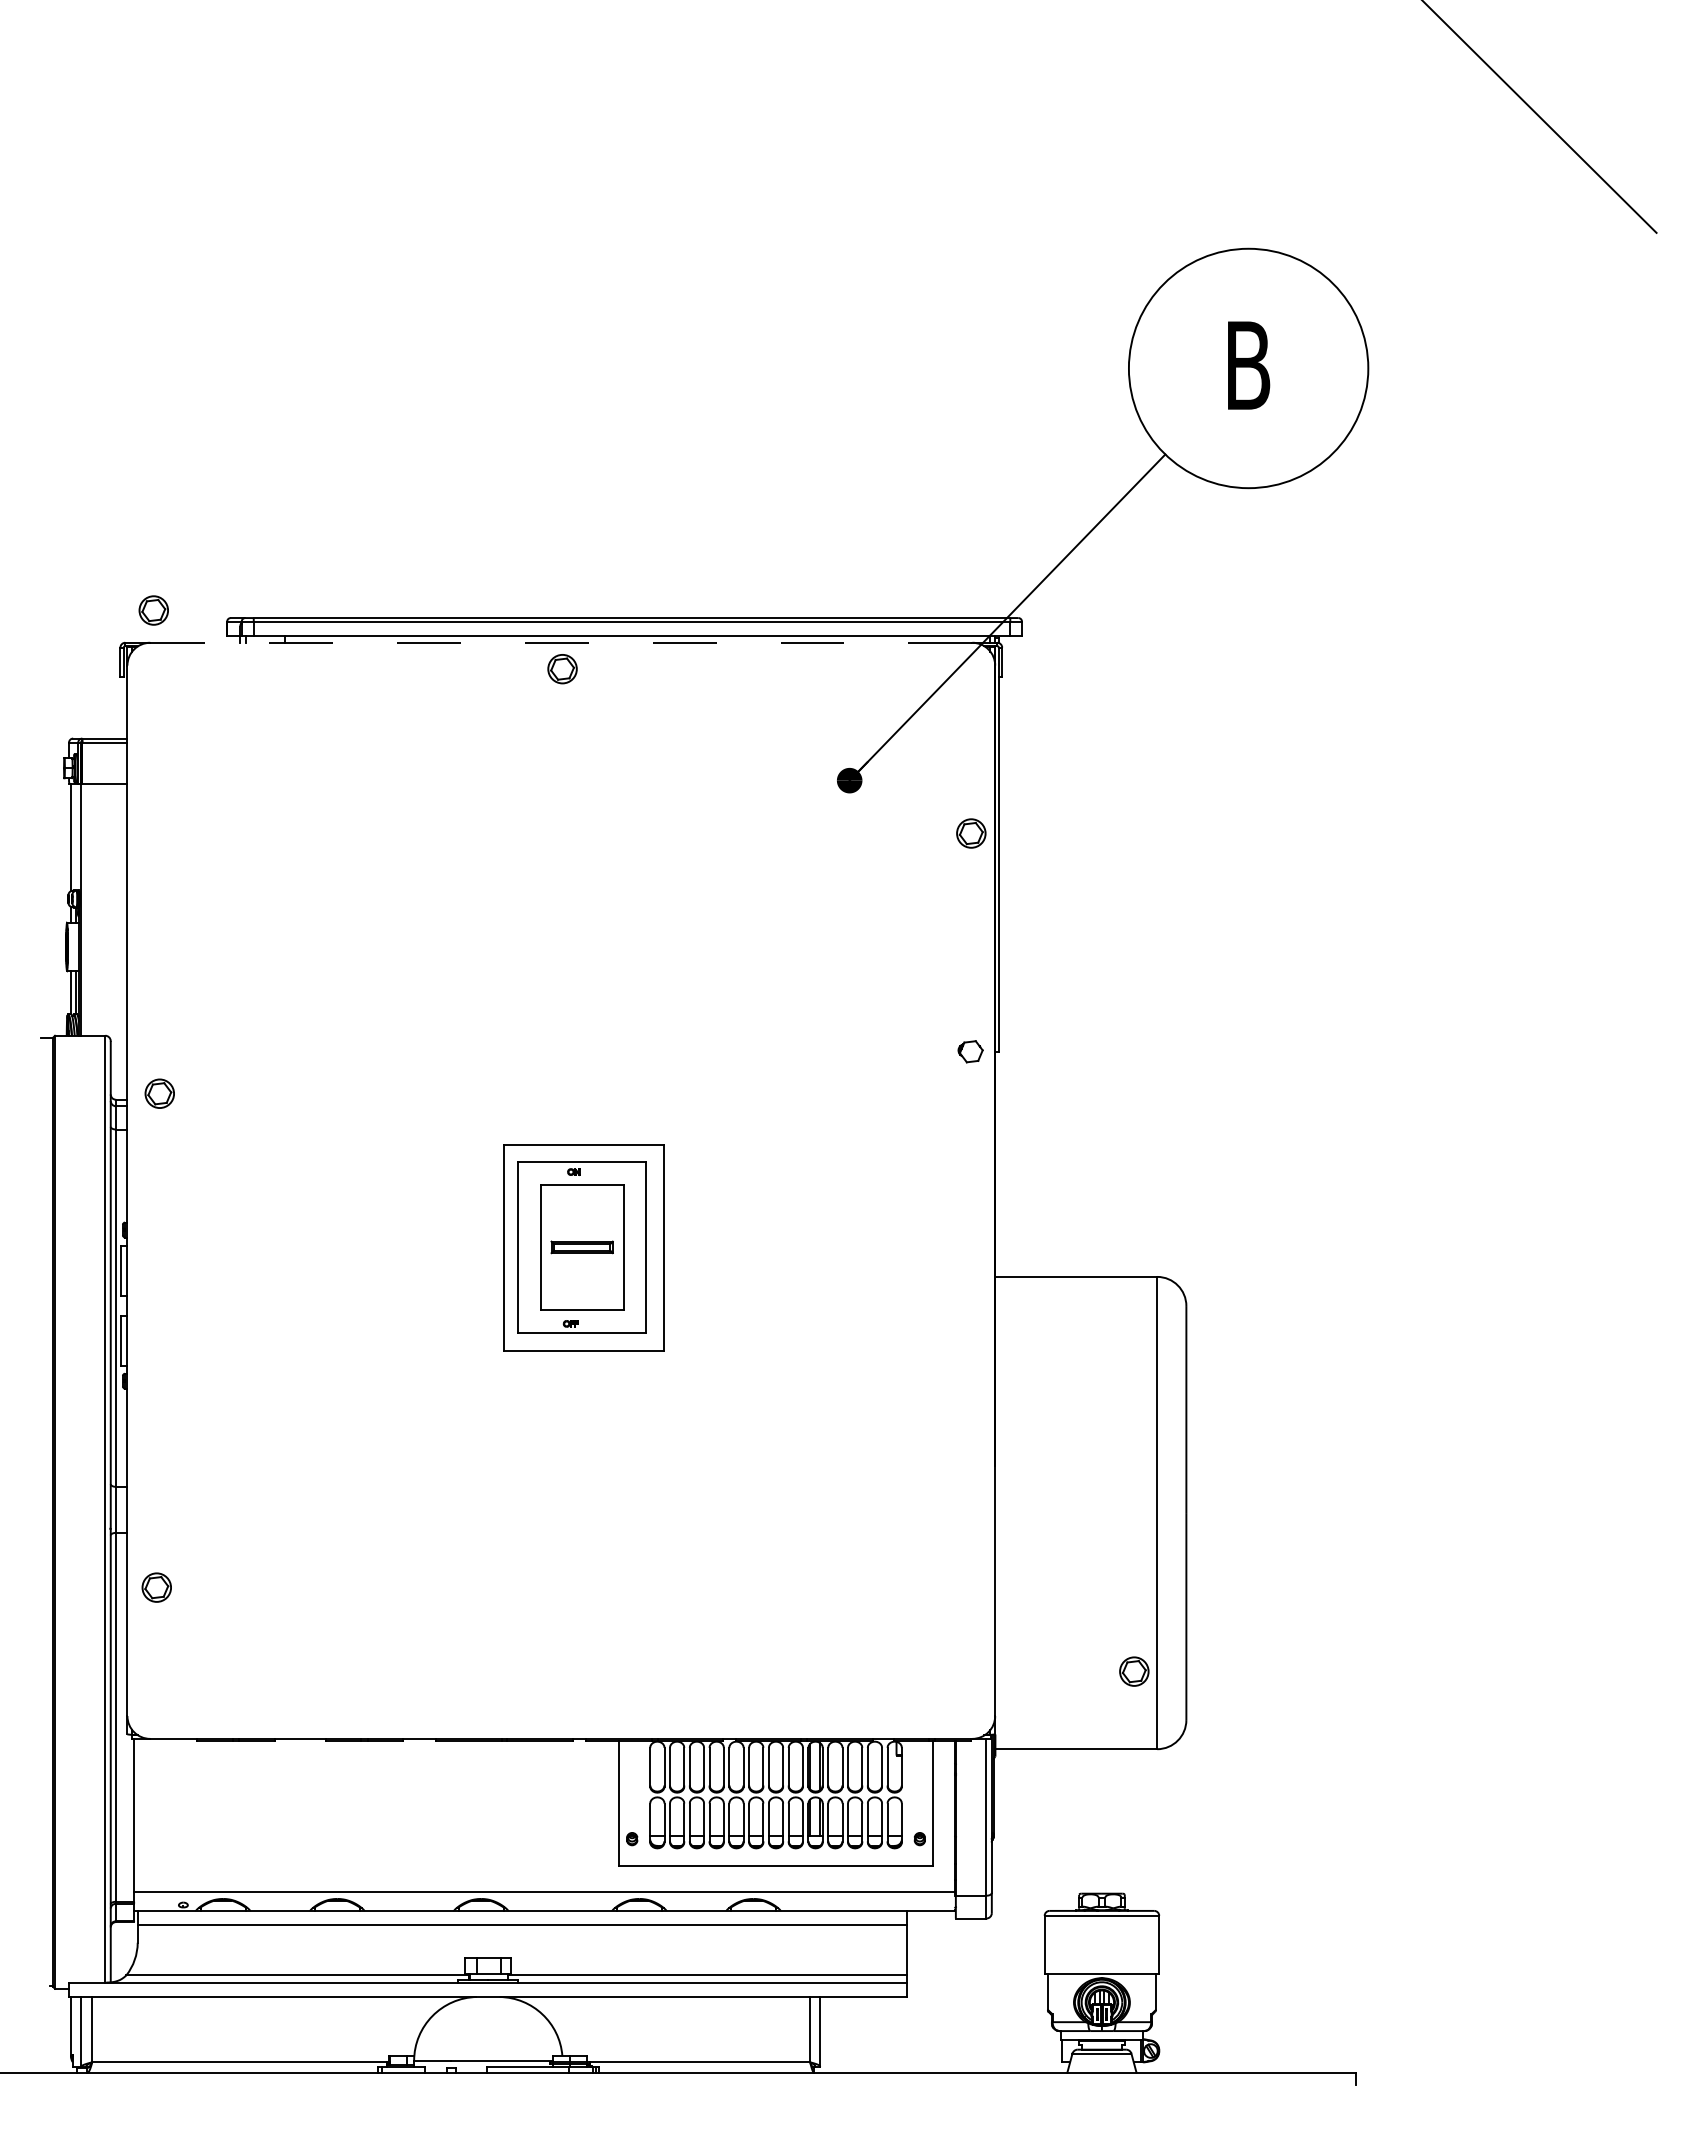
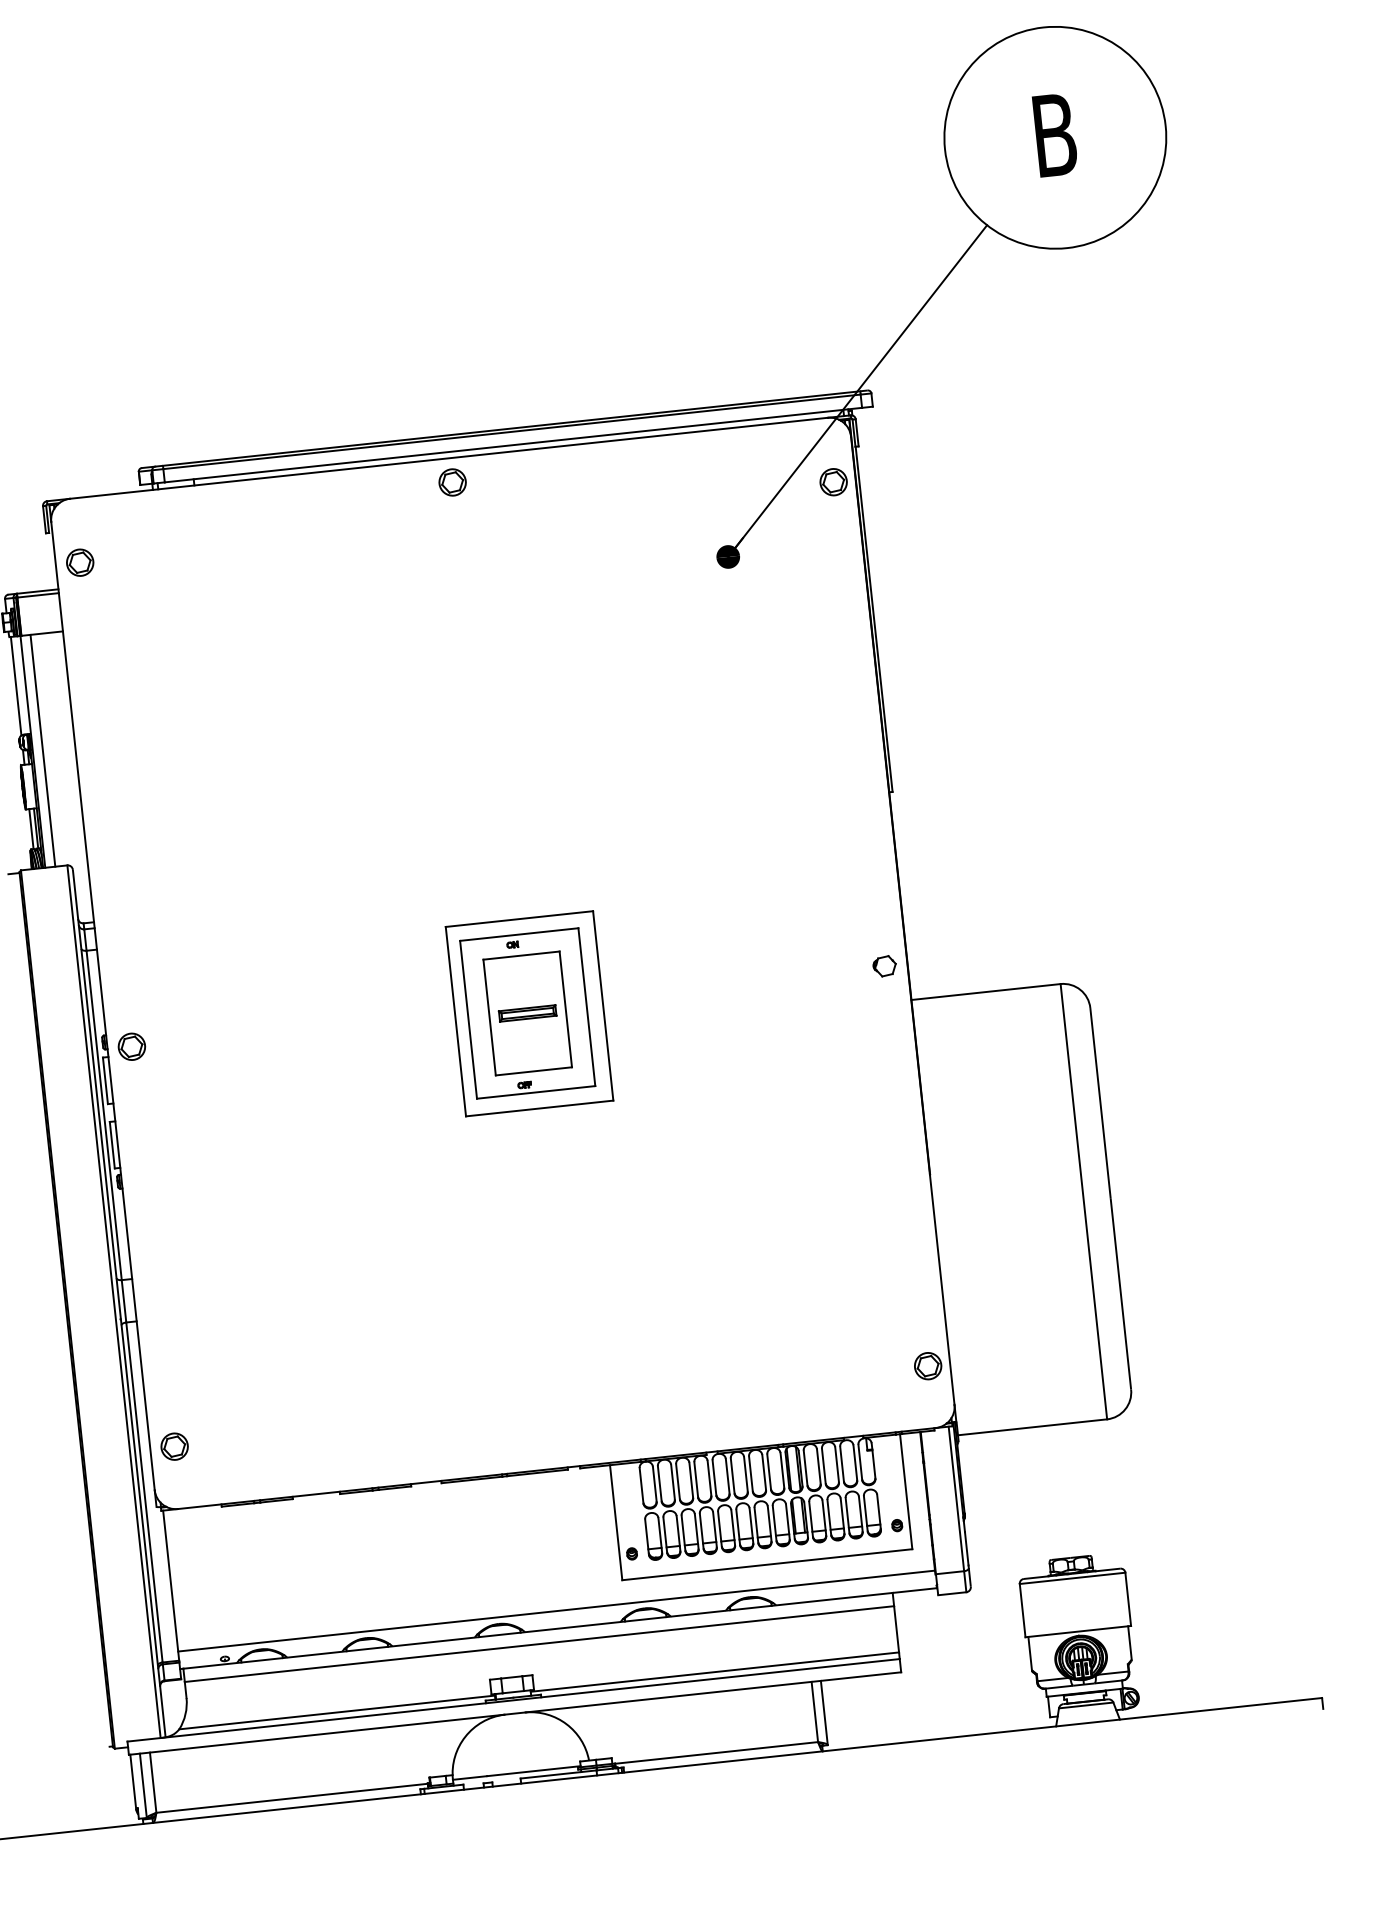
part: (153, 610) -> (79, 562), moved
line: (560, 642) -> (448, 458), dashed -> solid
part: (971, 833) -> (833, 482), moved
line: (92, 909) -> (43, 750), added
part: (970, 1051) -> (884, 966), moved
part: (159, 1093) -> (131, 1046), moved
part: (156, 1587) -> (174, 1446), moved
part: (1134, 1671) -> (928, 1366), moved

